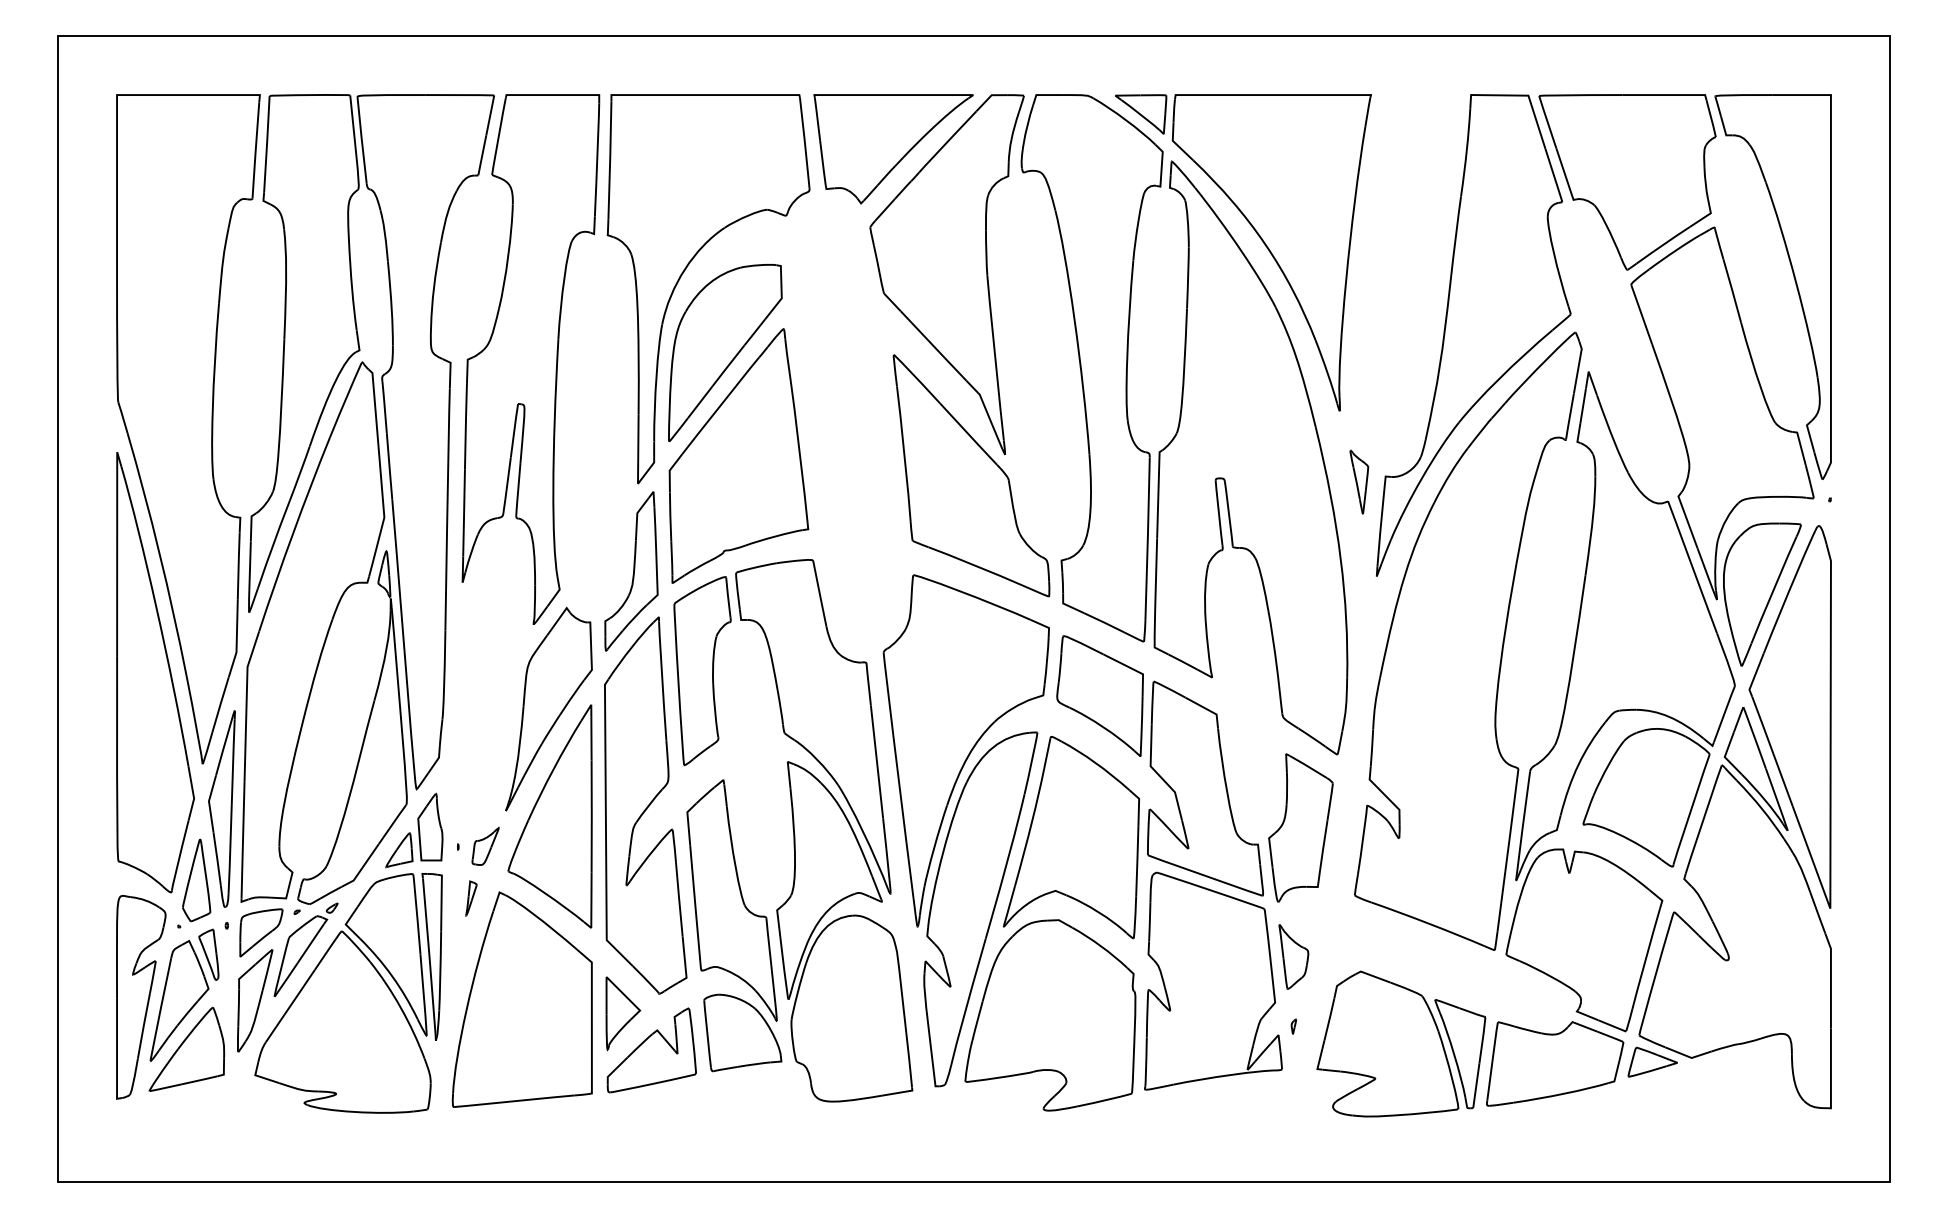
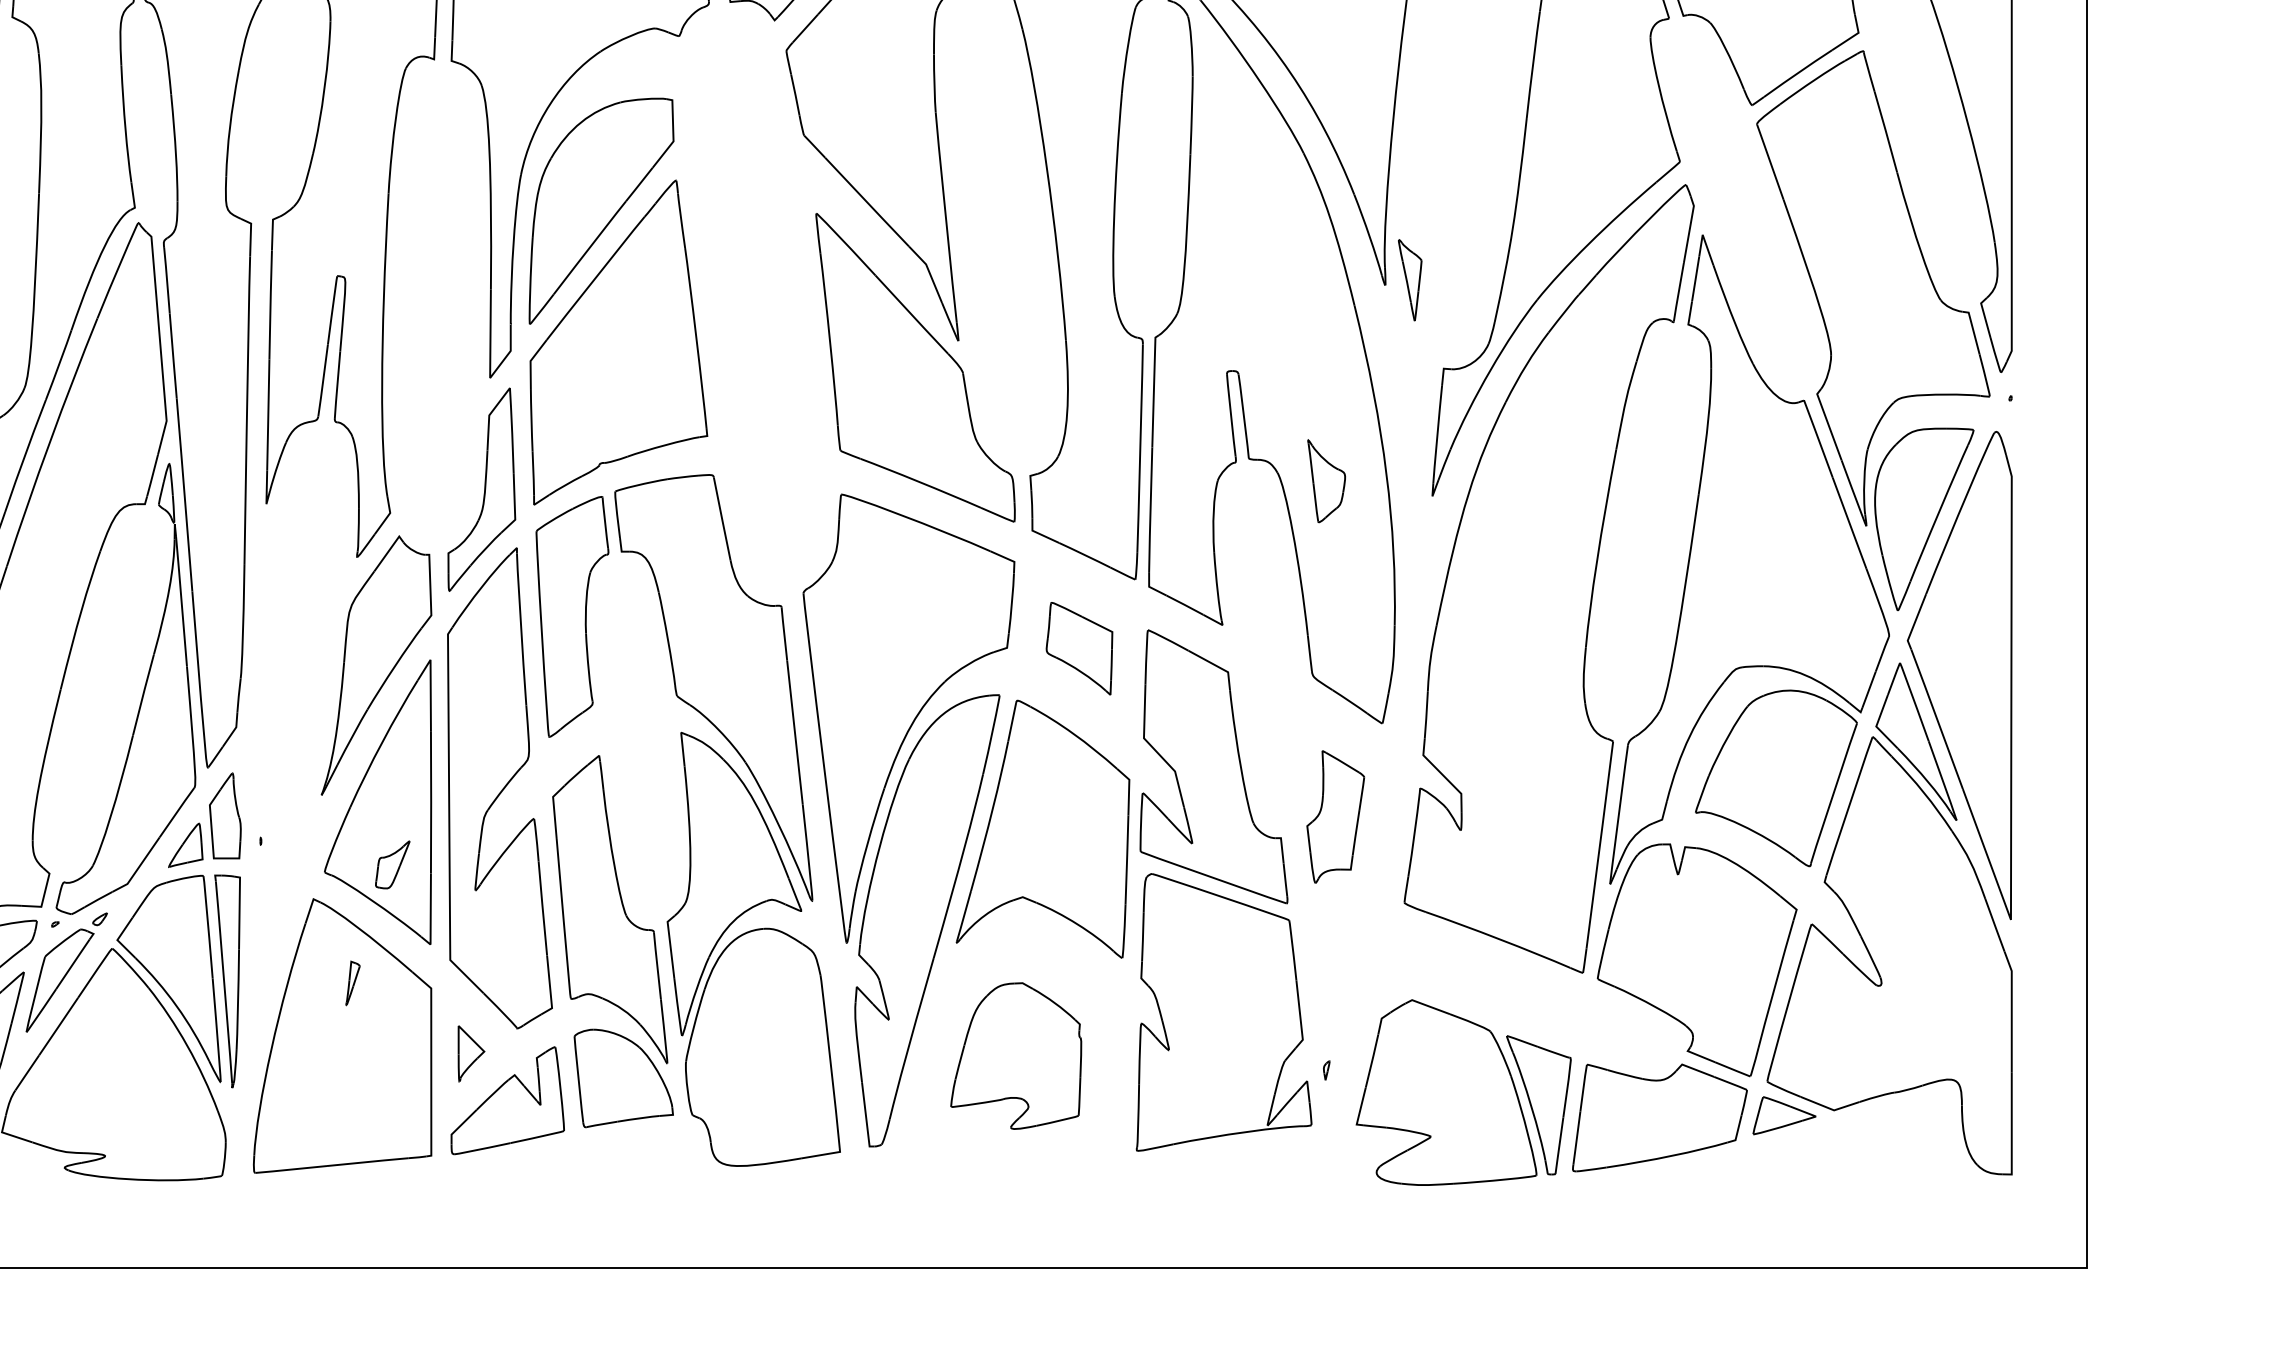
part: (1359, 481) -> (1410, 279), moved
part: (1099, 695) -> (1078, 648), size x0.6
part: (1300, 827) -> (1335, 816), size x0.7
part: (485, 845) -> (392, 863), moved
part: (471, 898) -> (353, 983), moved
part: (1293, 956) -> (1326, 480), moved
part: (623, 1013) -> (471, 1053), size x0.6
part: (1050, 1015) -> (1016, 1056), size x0.6

